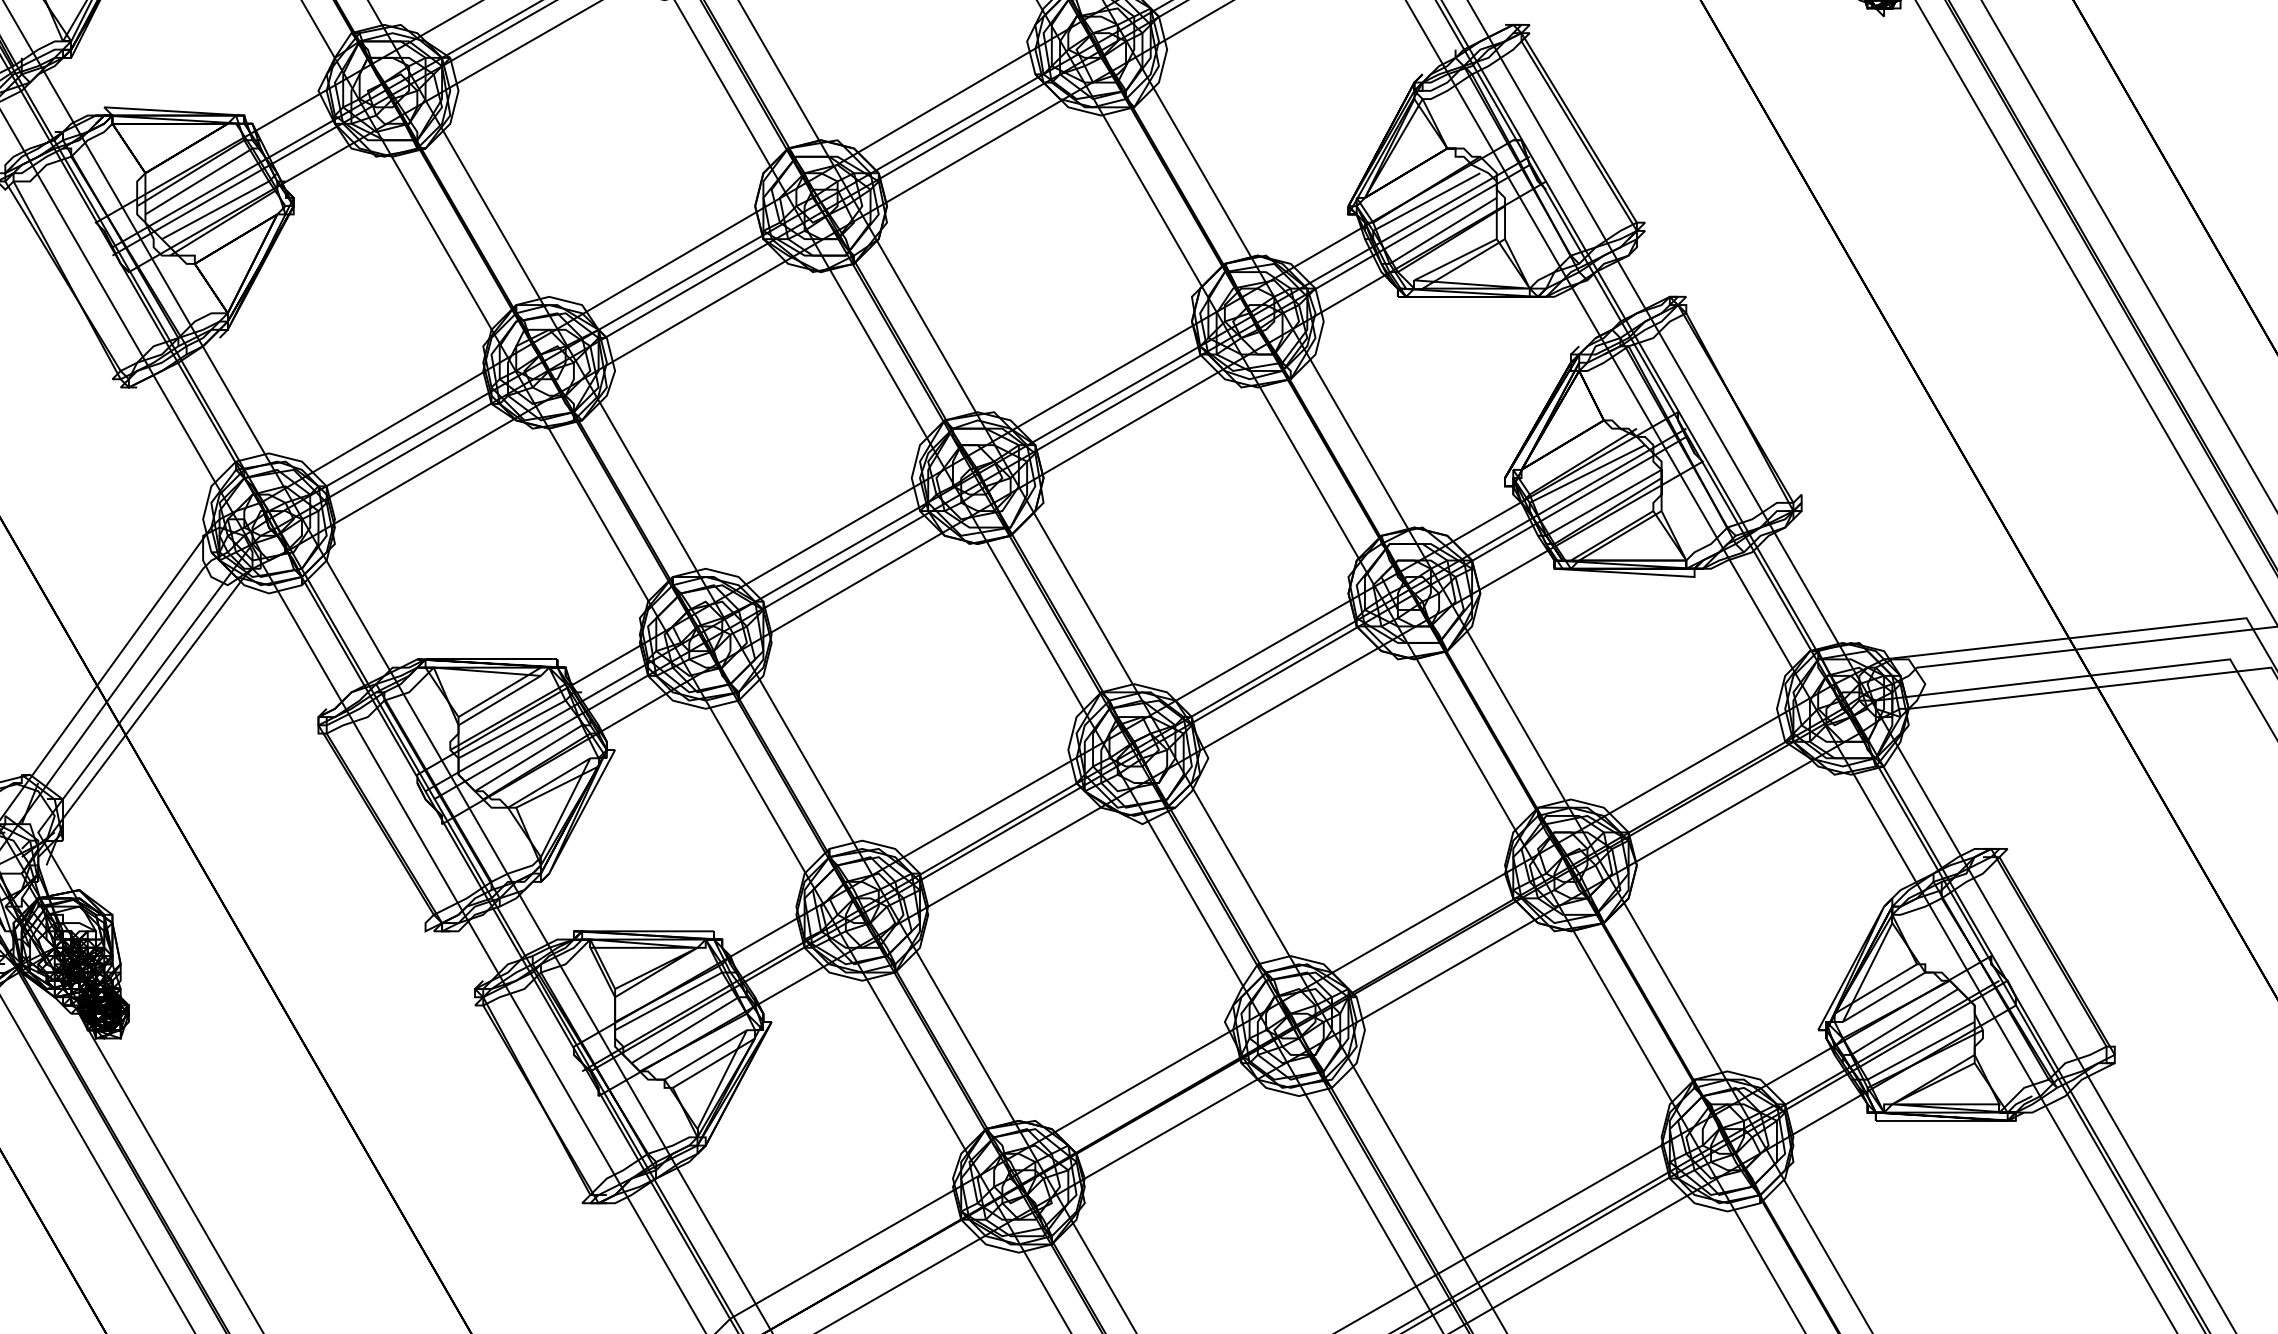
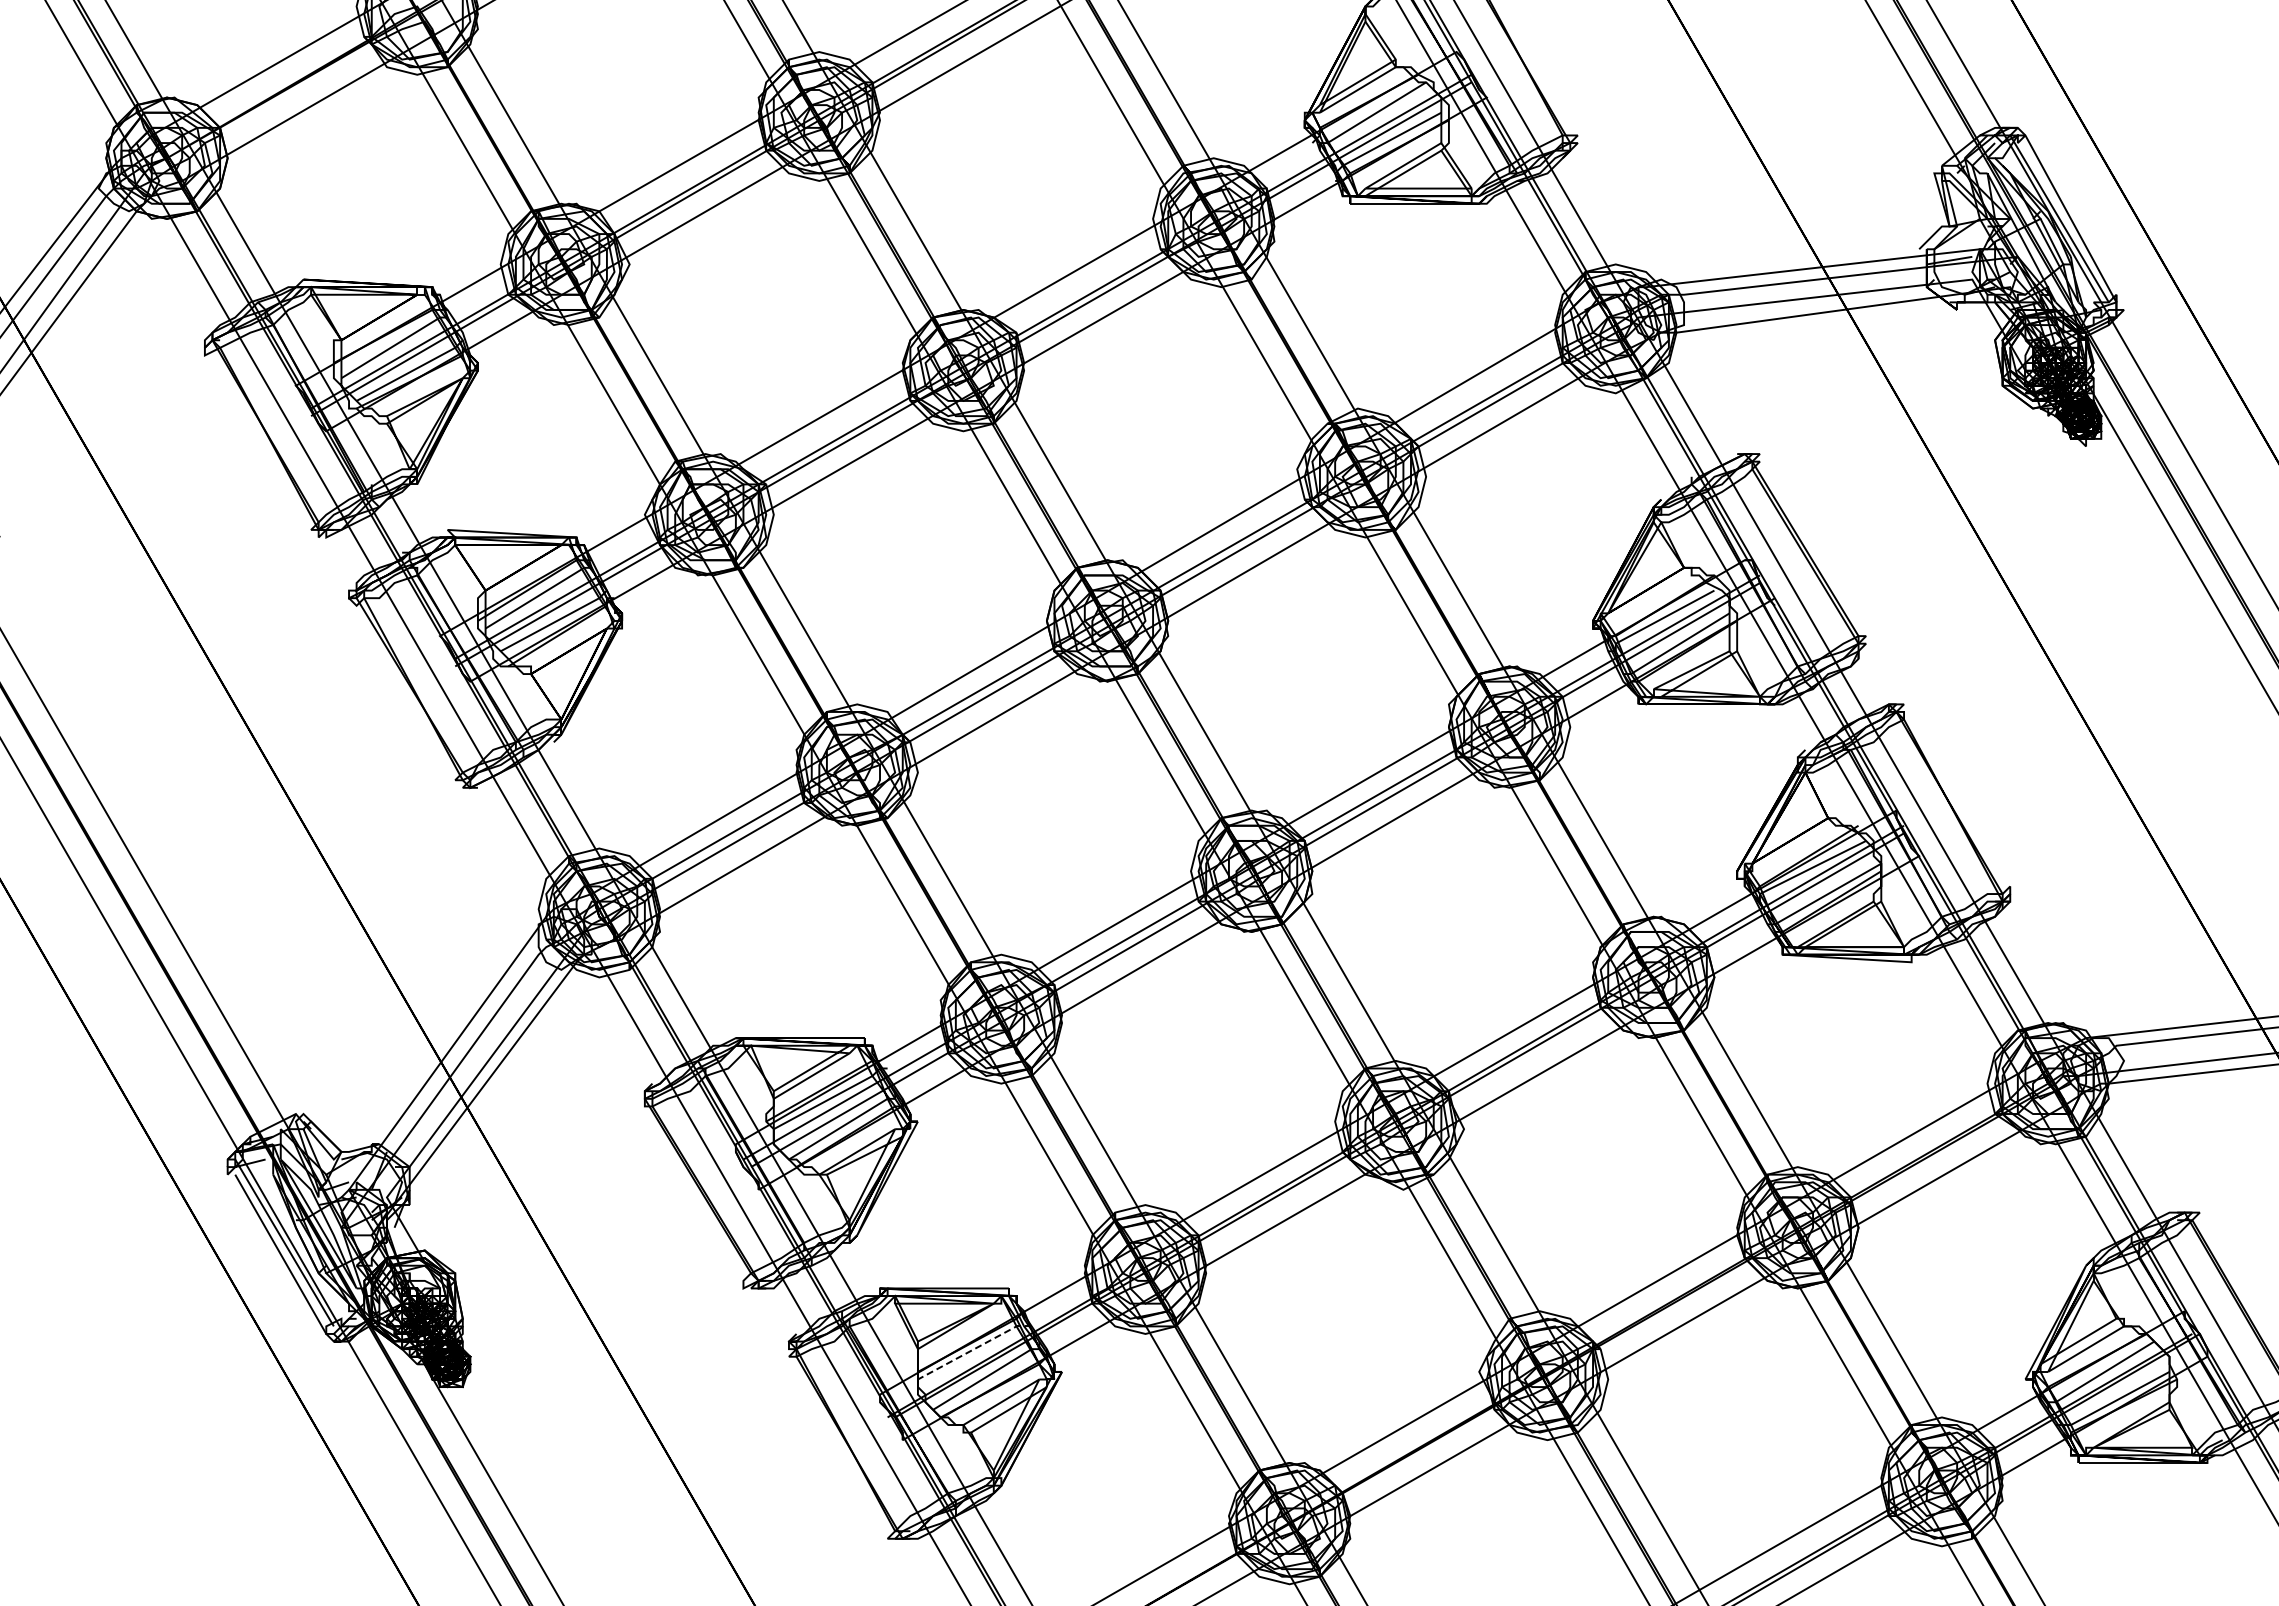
line: (676, 996) -> (974, 1348), solid -> dashed

